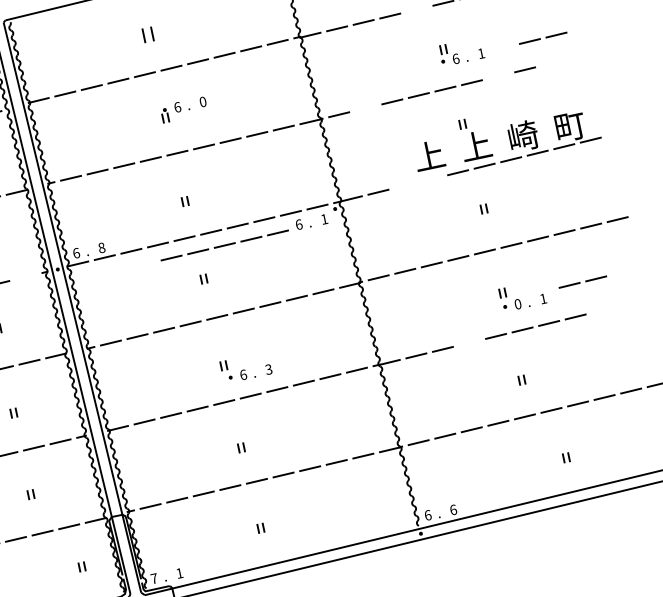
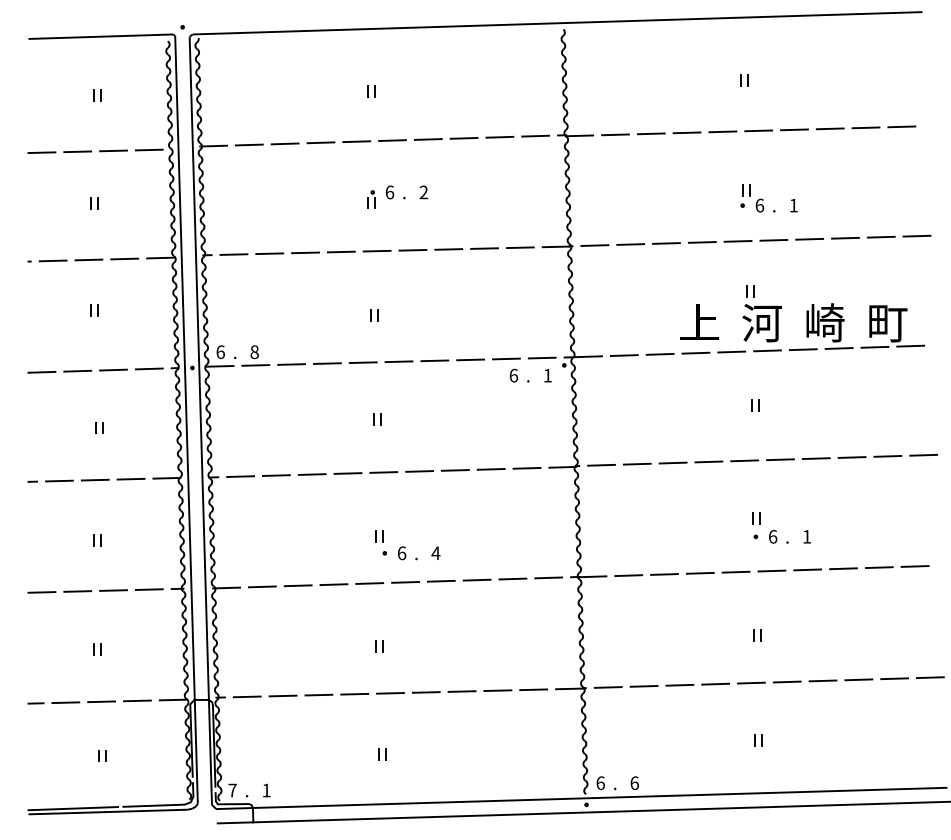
line: (416, 9) -> (722, 131), added
part: (148, 34) -> (371, 91), size x0.62
line: (545, 37) -> (902, 236), moved
line: (498, 75) -> (809, 238), added
text: (202, 102) -> (423, 192), 0 -> 2
line: (365, 108) -> (630, 244), added
text: (475, 146) -> (761, 323), 上 -> 河
line: (431, 178) -> (695, 352), added
line: (404, 185) -> (659, 353), added
line: (224, 245) -> (412, 382), removed
line: (25, 276) -> (148, 368), added
line: (585, 281) -> (900, 566), moved
text: (518, 303) -> (773, 536), 0 -> 6
line: (468, 342) -> (699, 572), added
text: (268, 369) -> (435, 553), 3 -> 4
part: (566, 457) -> (758, 740), moved
part: (82, 566) -> (102, 755), moved

